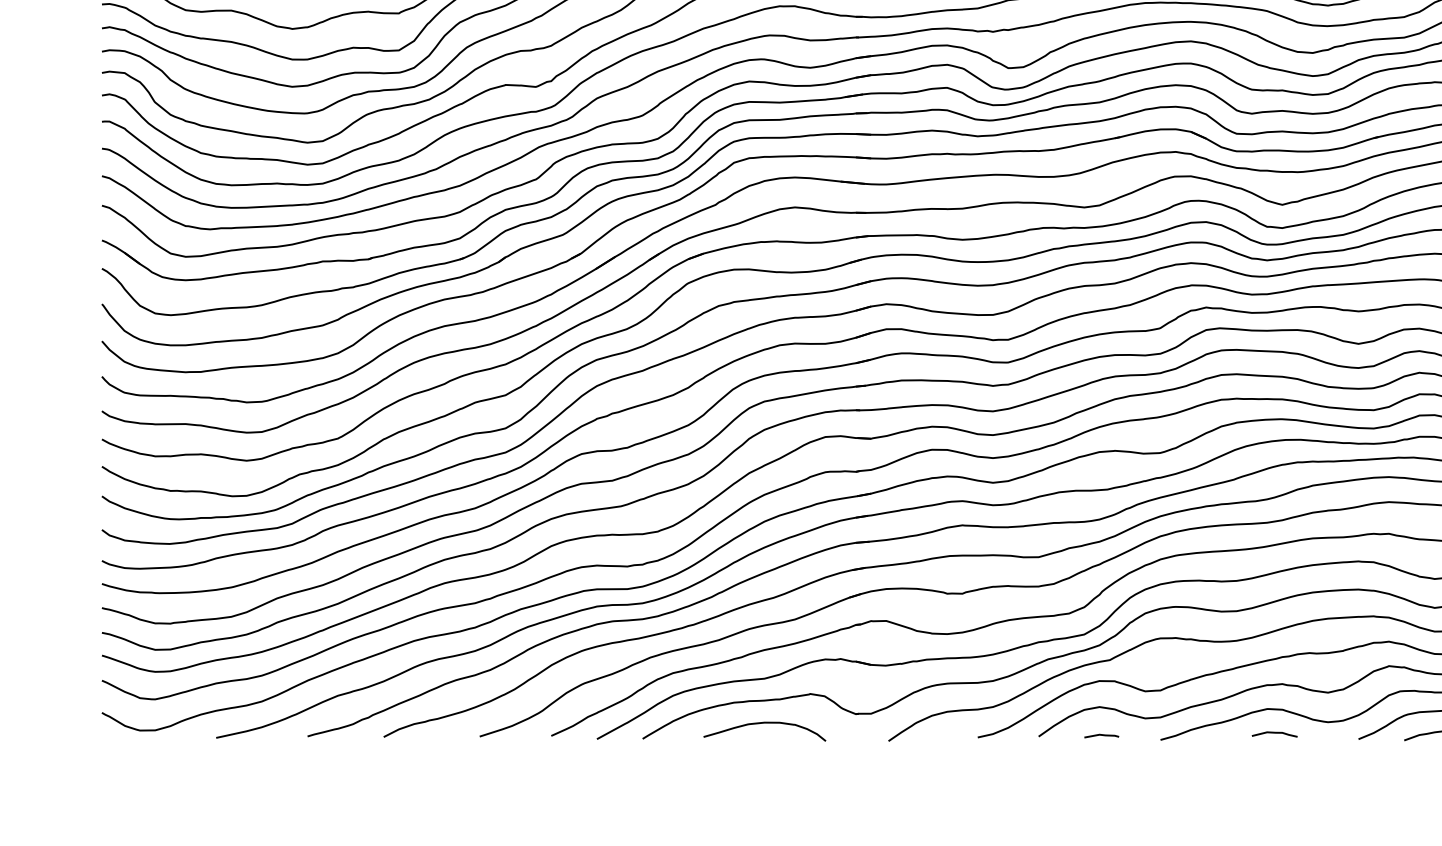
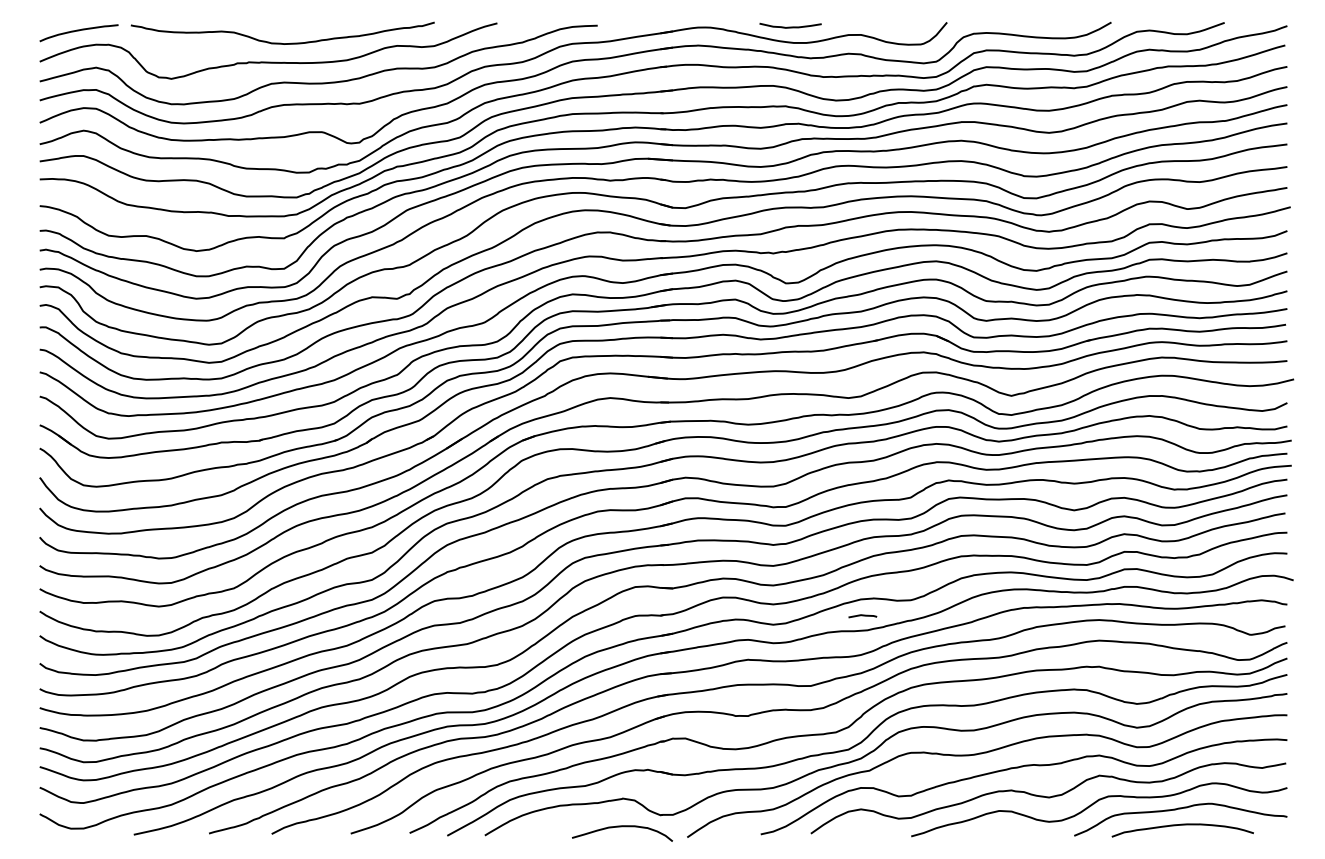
curve: (764, 724) -> (622, 827), moved
curve: (1275, 733) -> (1005, 831), removed
line: (1101, 736) -> (862, 616), moved

